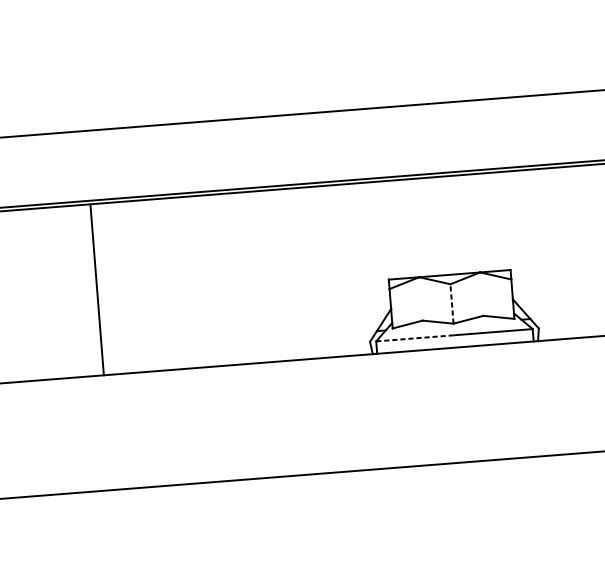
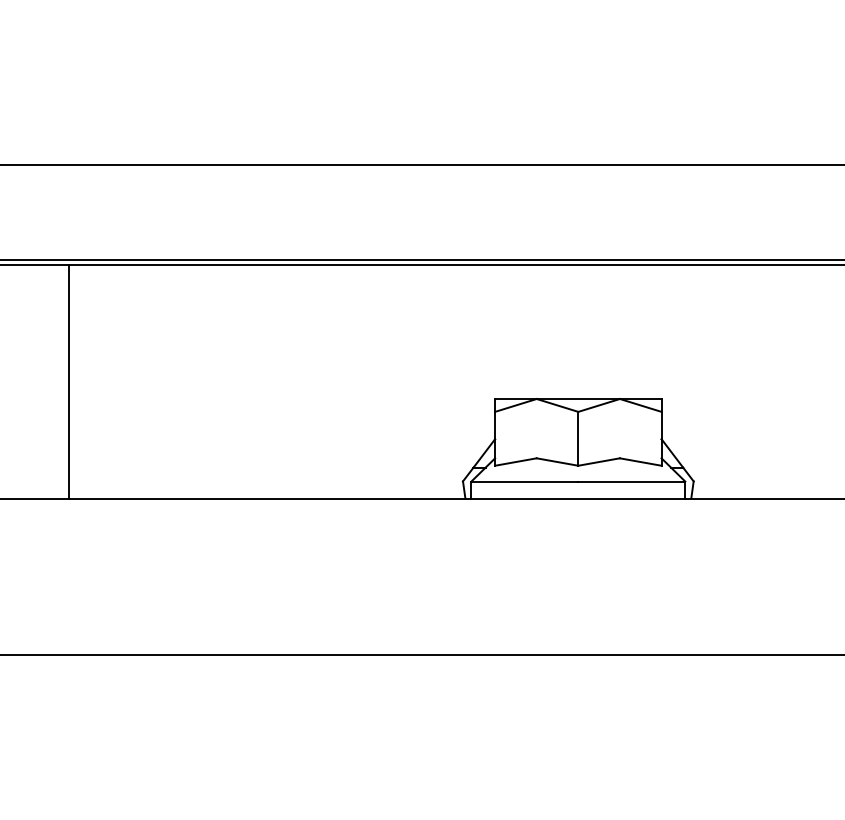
line: (96, 289) -> (68, 381), moved
line: (452, 303) -> (578, 438), dashed -> solid
line: (415, 338) -> (525, 481), dashed -> solid

